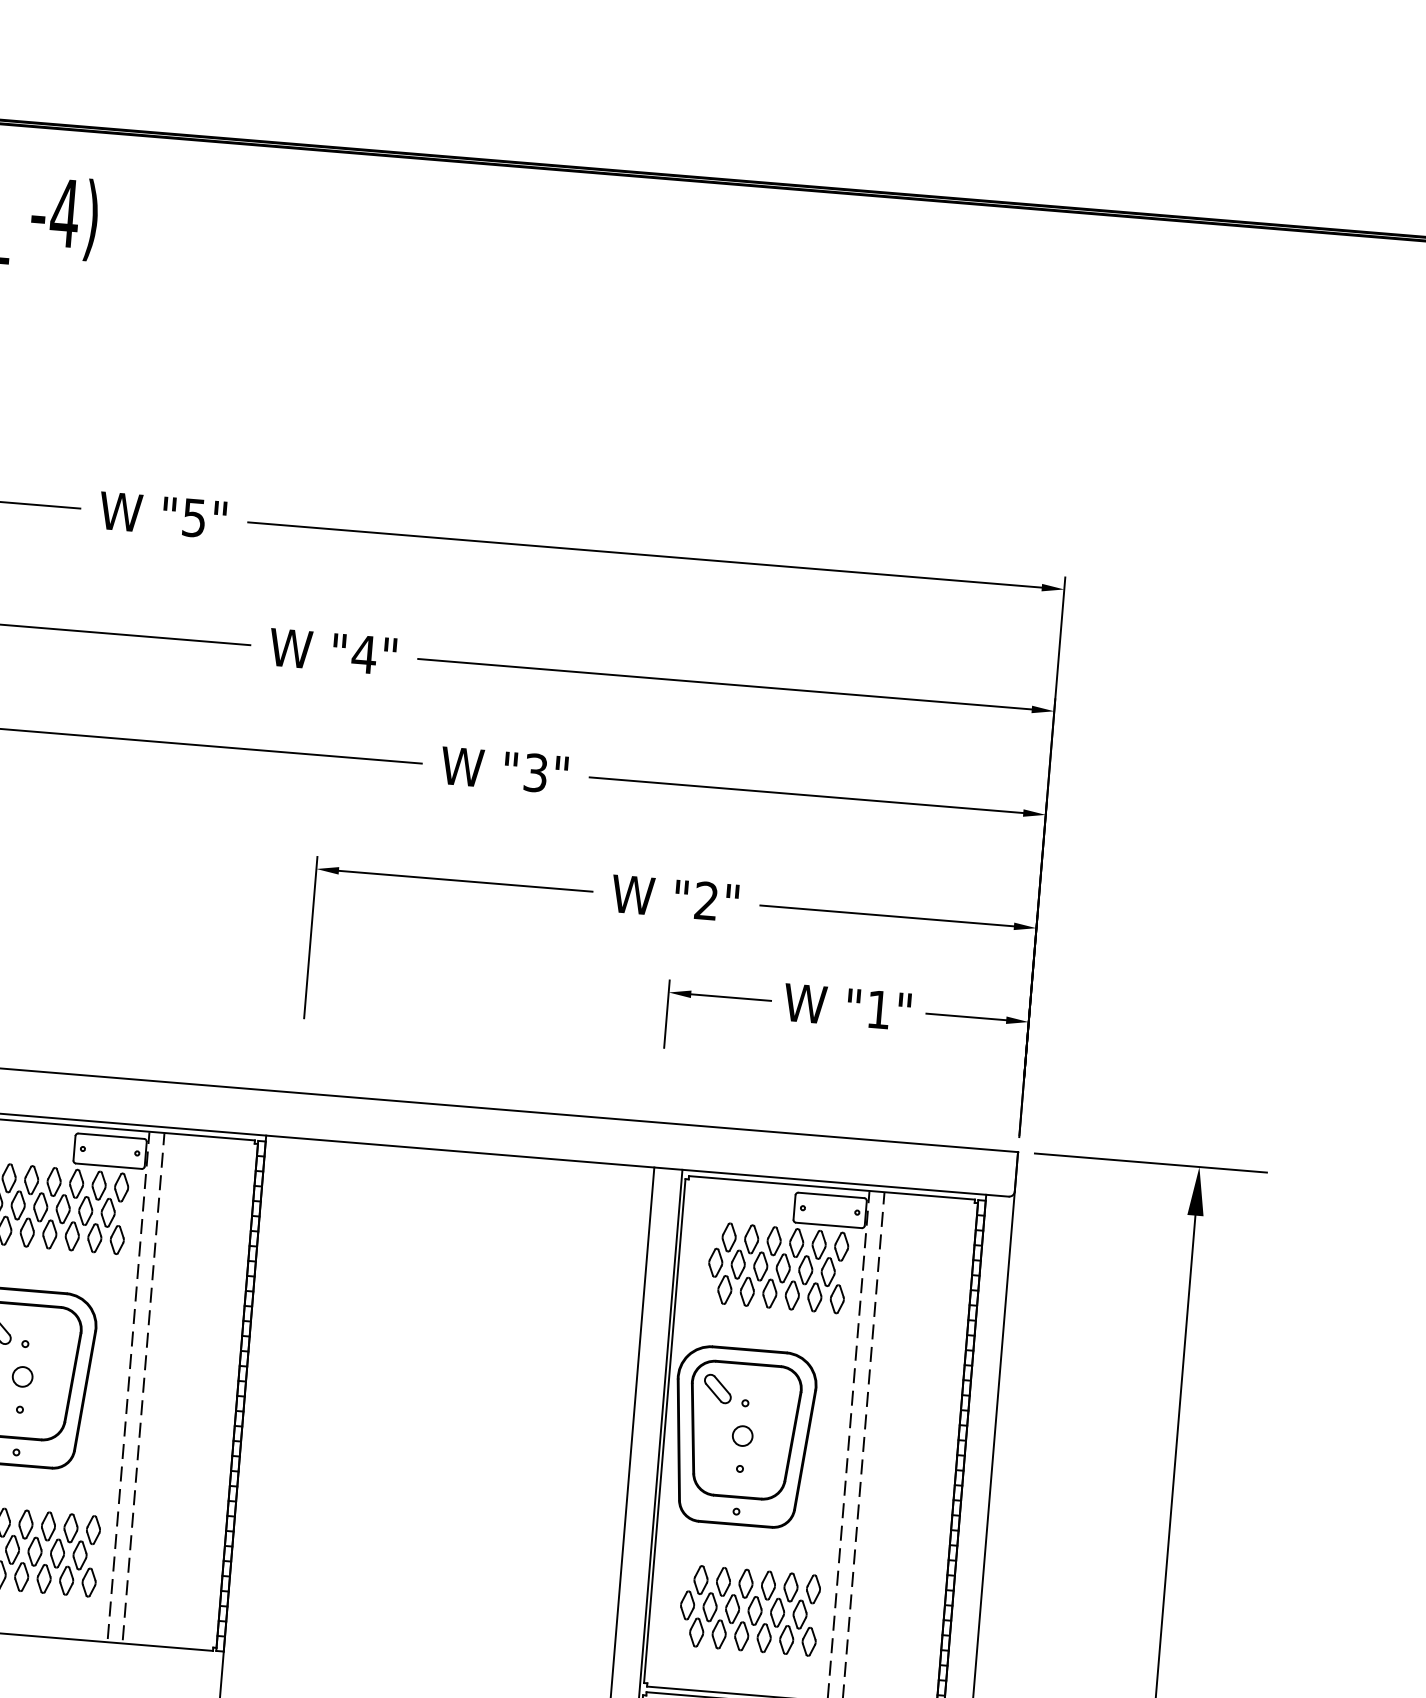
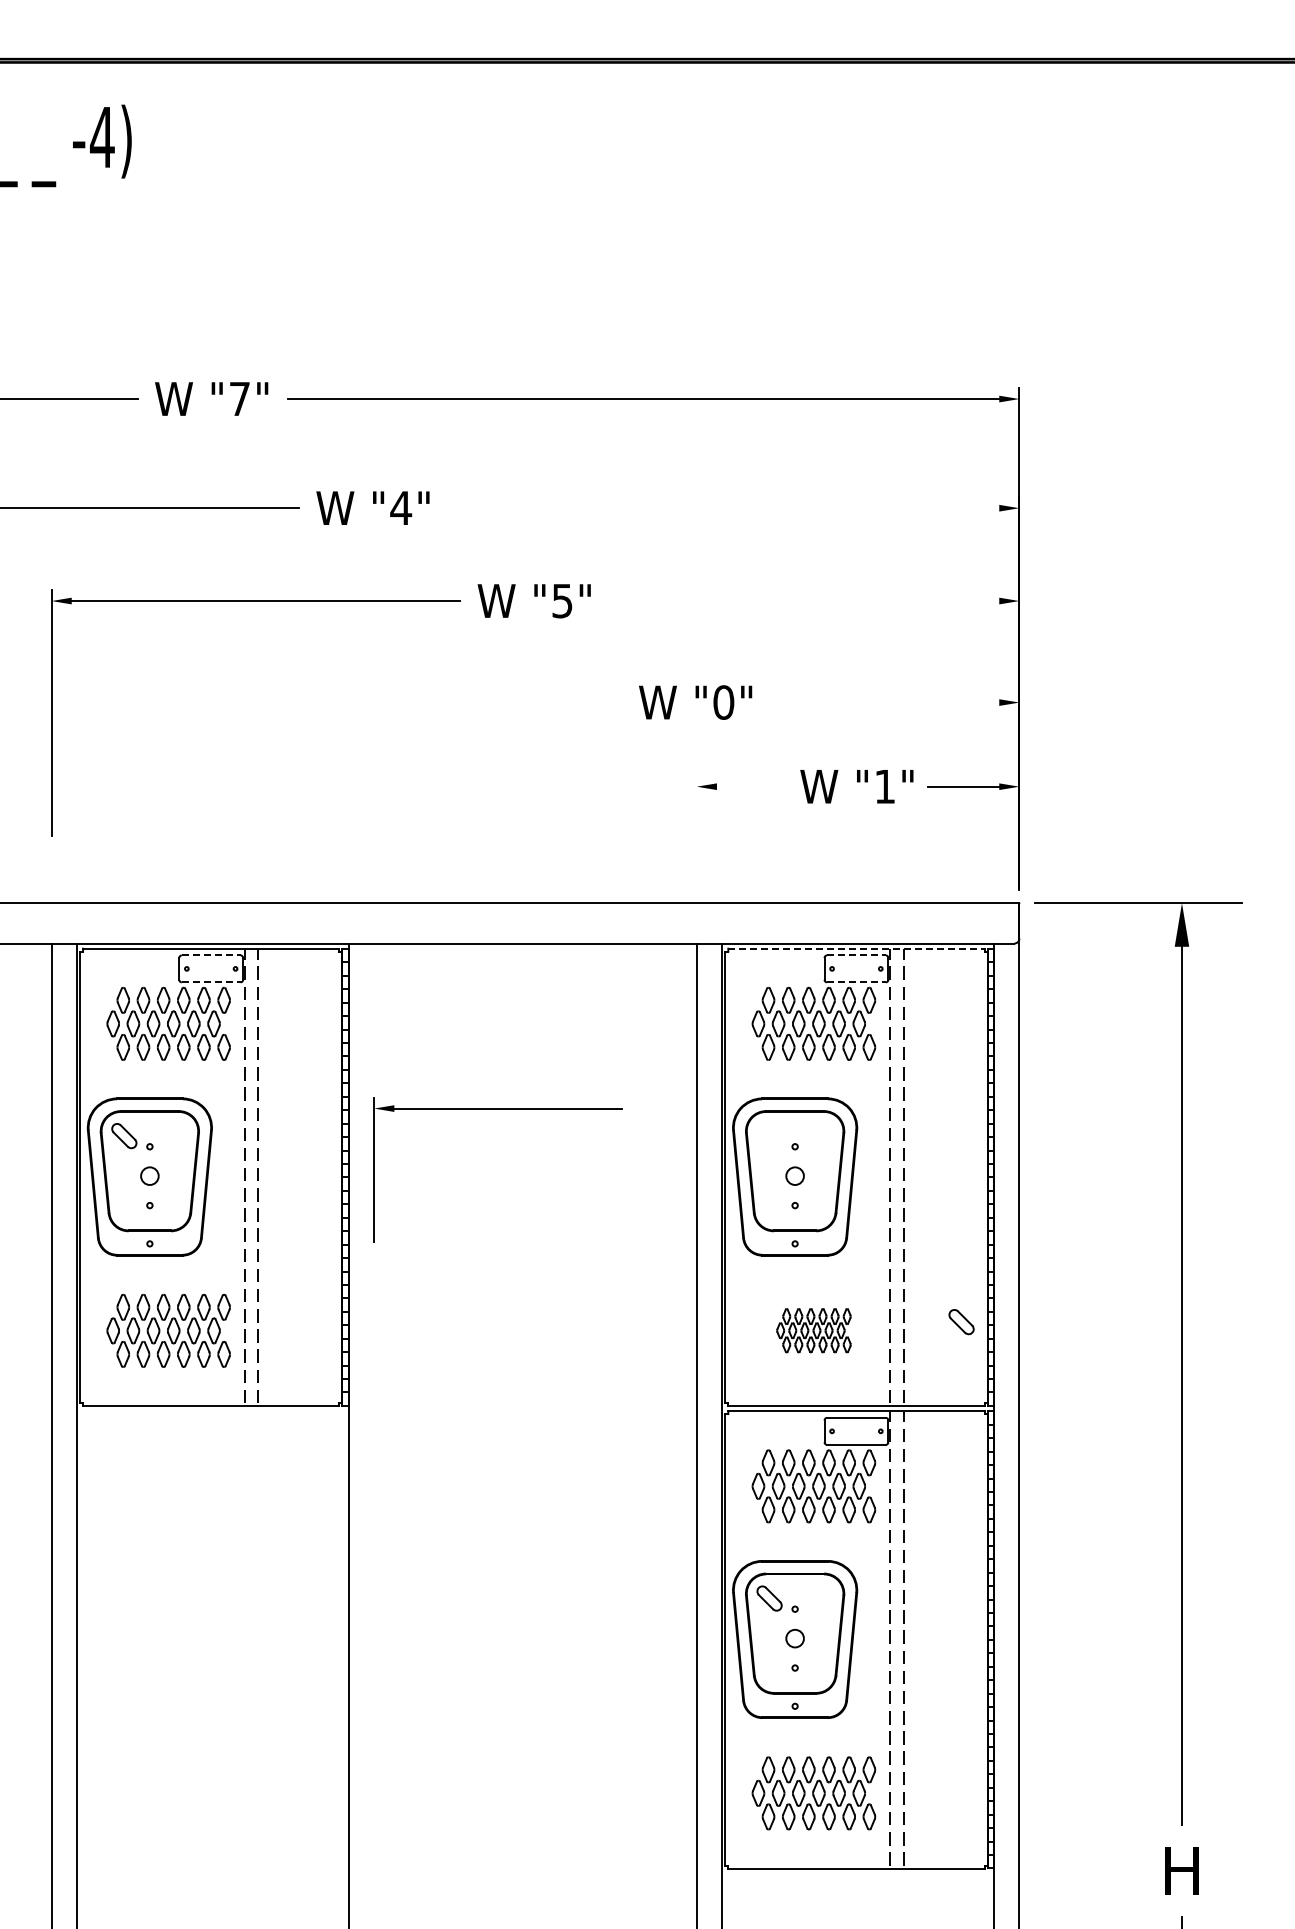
text: (193, 518) -> (239, 399), "5" -> "7"
line: (725, 684) -> (724, 508), removed
text: (535, 772) -> (562, 600), "3" -> "5"
line: (805, 795) -> (804, 601), removed
part: (453, 881) -> (497, 1109), moved
text: (706, 900) -> (723, 702), "2" -> "0"
line: (887, 915) -> (885, 702), removed
line: (730, 997) -> (752, 786), removed
line: (666, 1013) -> (696, 805), removed
line: (111, 1136) -> (211, 955), solid -> dashed
line: (109, 1166) -> (211, 982), solid -> dashed
line: (832, 1187) -> (856, 948), solid -> dashed
line: (831, 1195) -> (856, 955), solid -> dashed
line: (828, 1225) -> (856, 982), solid -> dashed
part: (717, 1389) -> (961, 1322), moved
part: (749, 1610) -> (813, 1330), size x0.6

